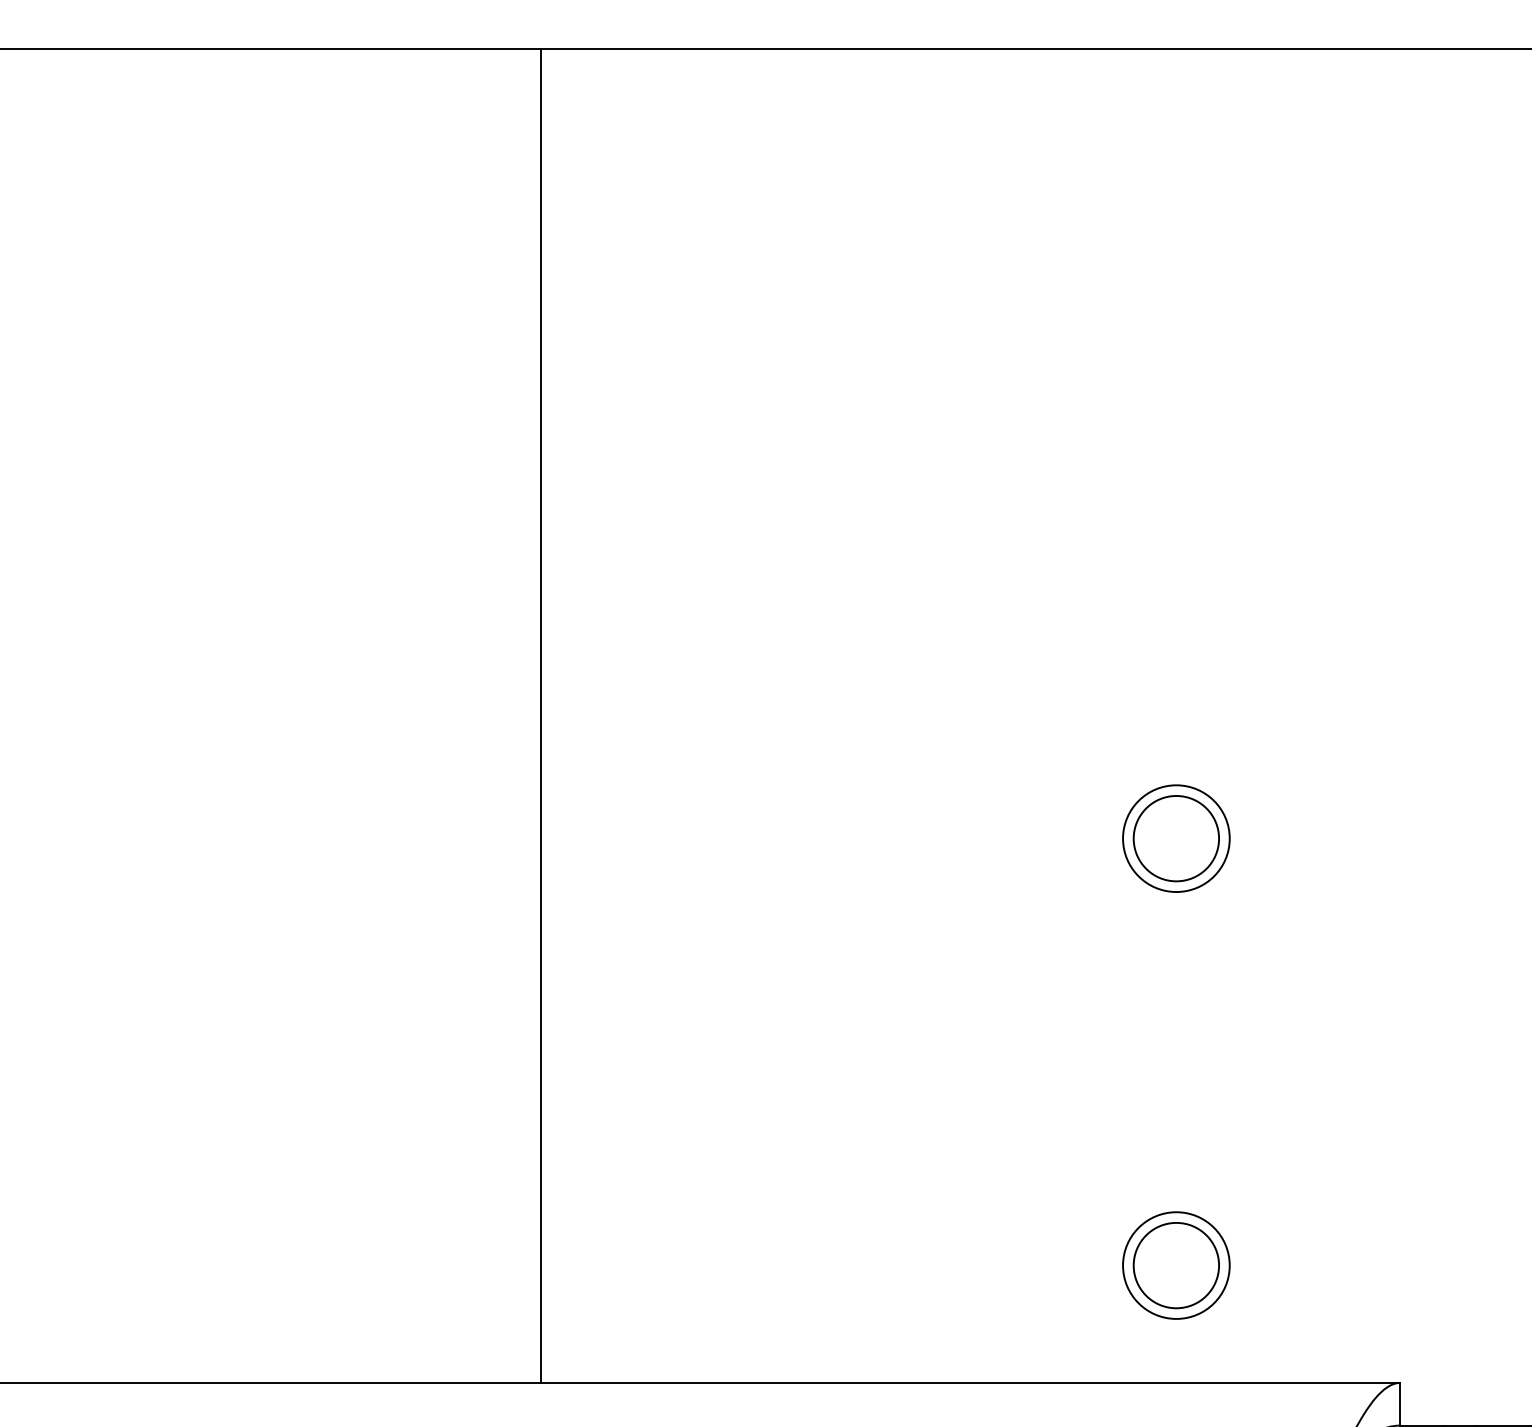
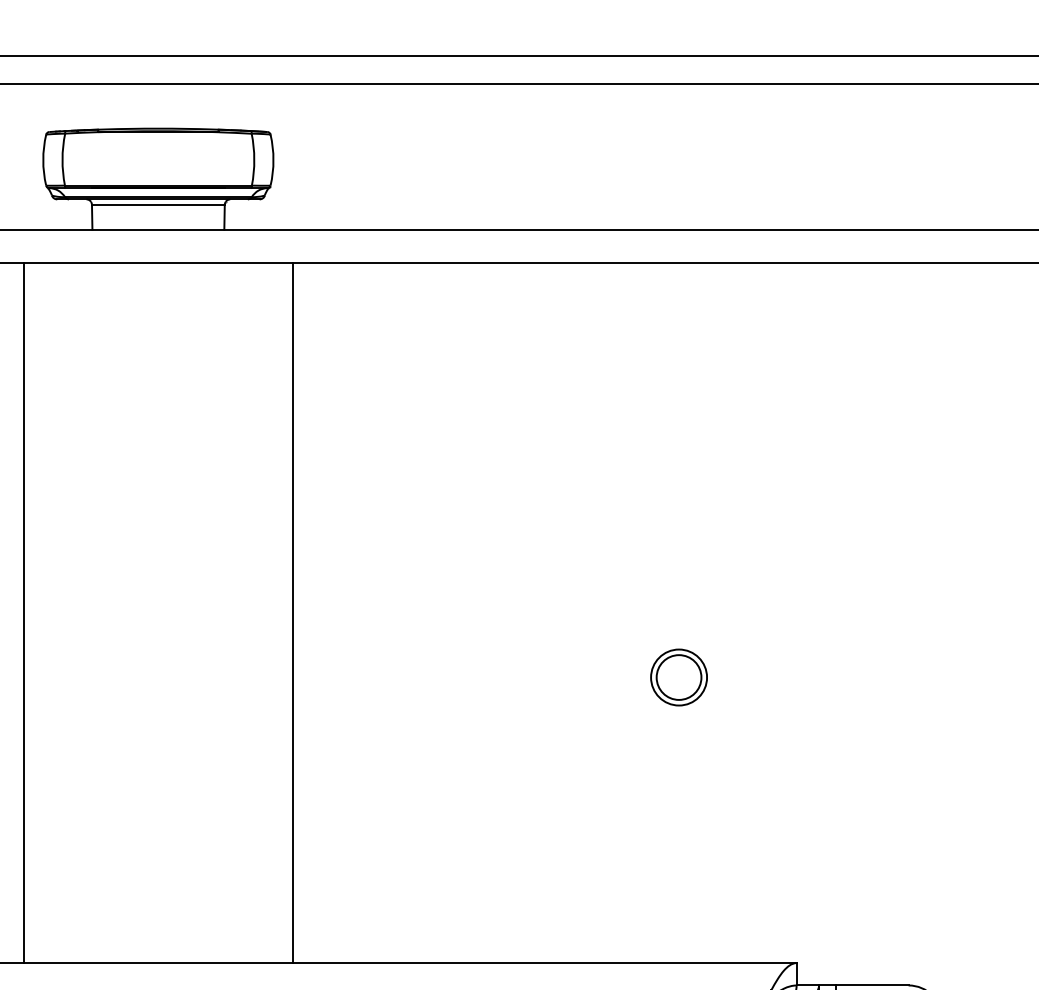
line: (540, 716) -> (292, 613), moved
part: (1175, 1265) -> (678, 901), removed

